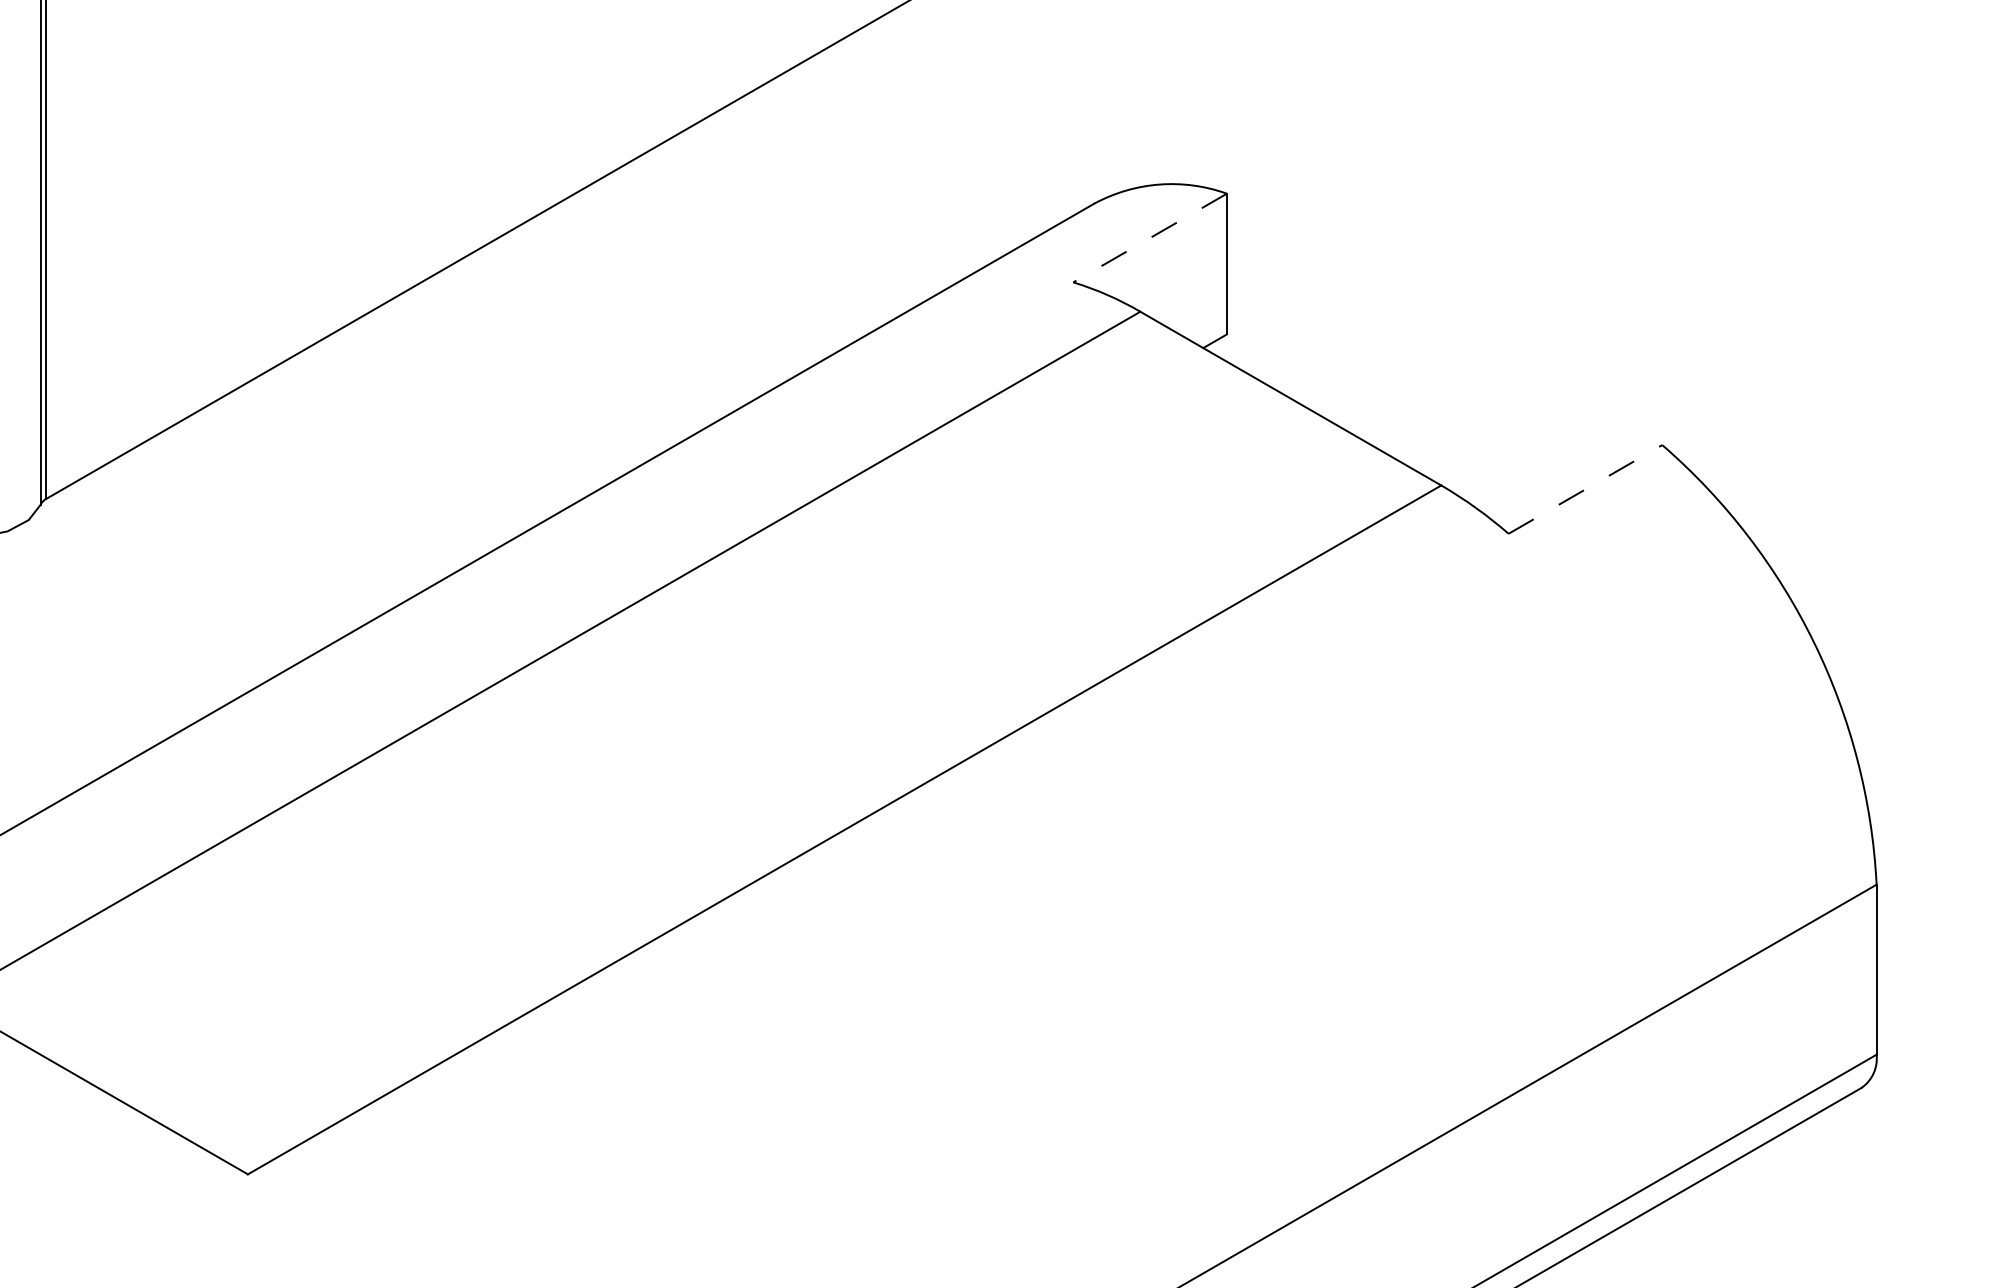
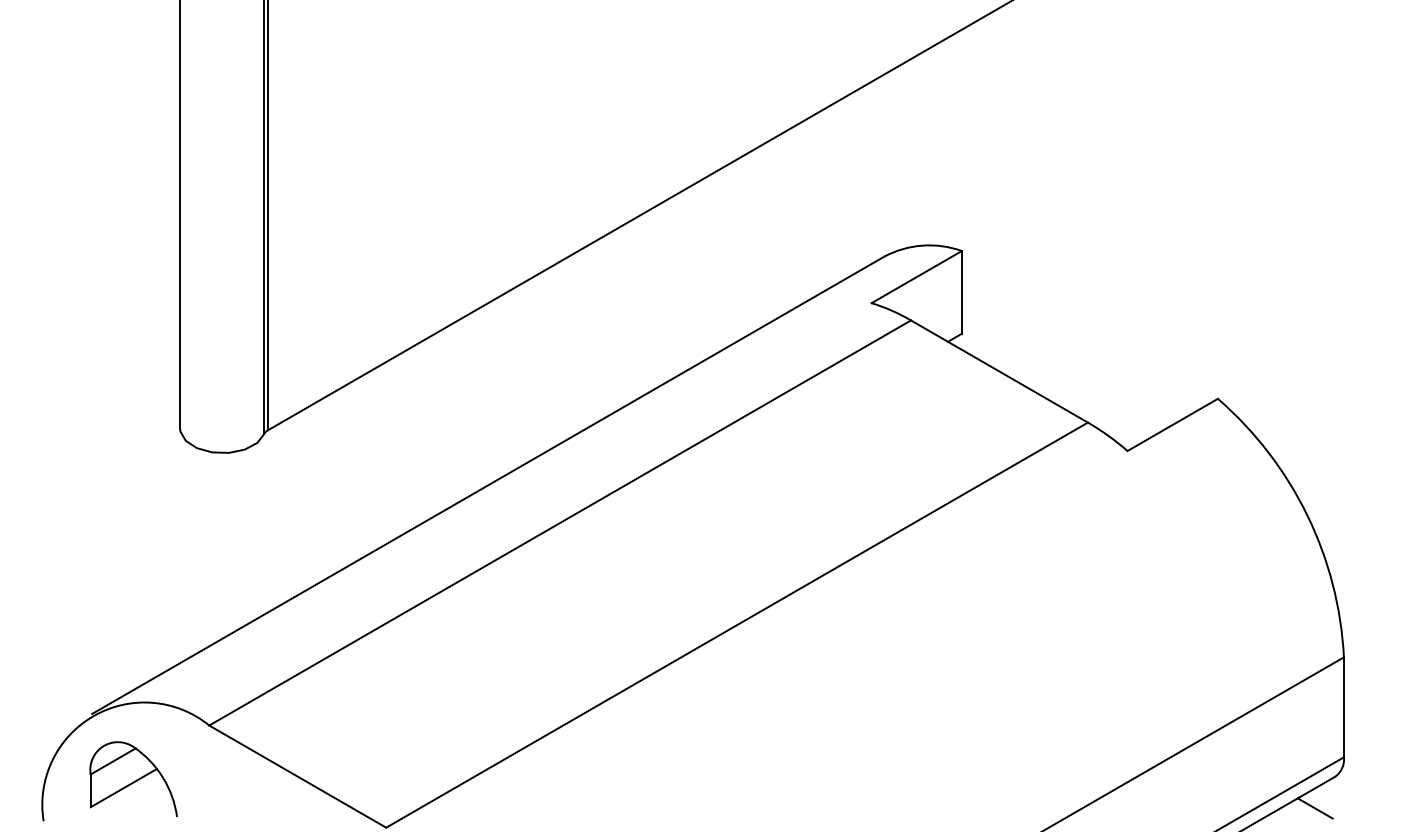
line: (1149, 238) -> (916, 277), dashed -> solid
line: (1586, 488) -> (1173, 424), dashed -> solid
line: (1826, 1141) -> (1314, 808), added

